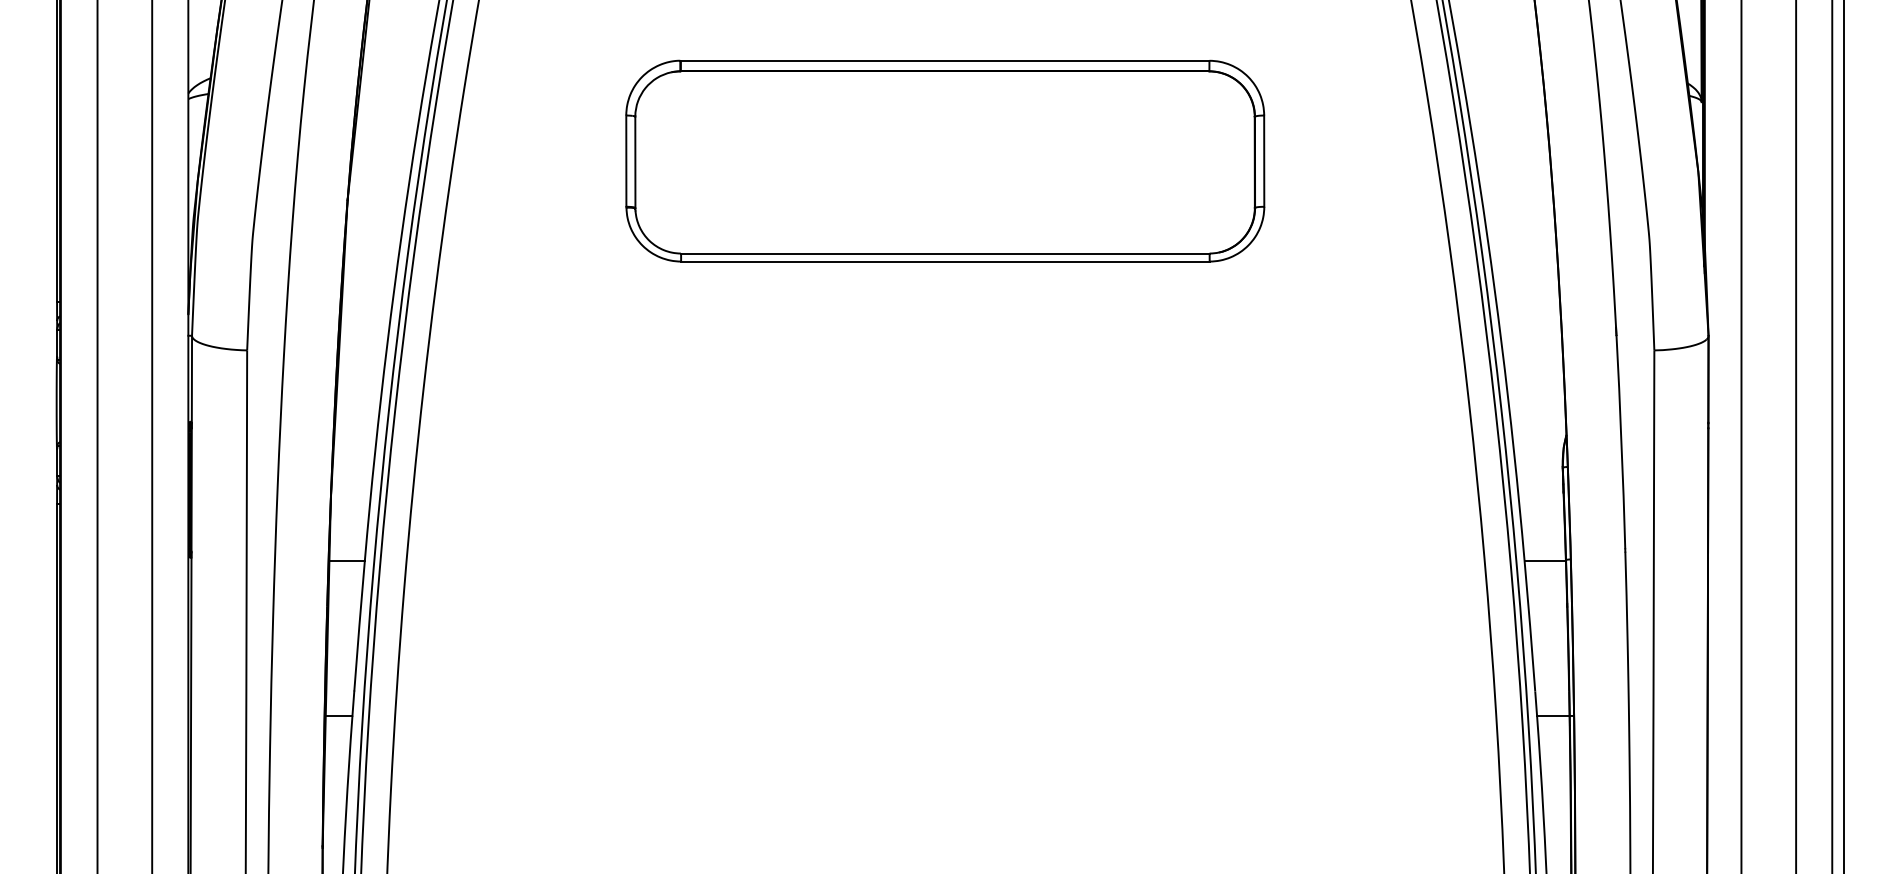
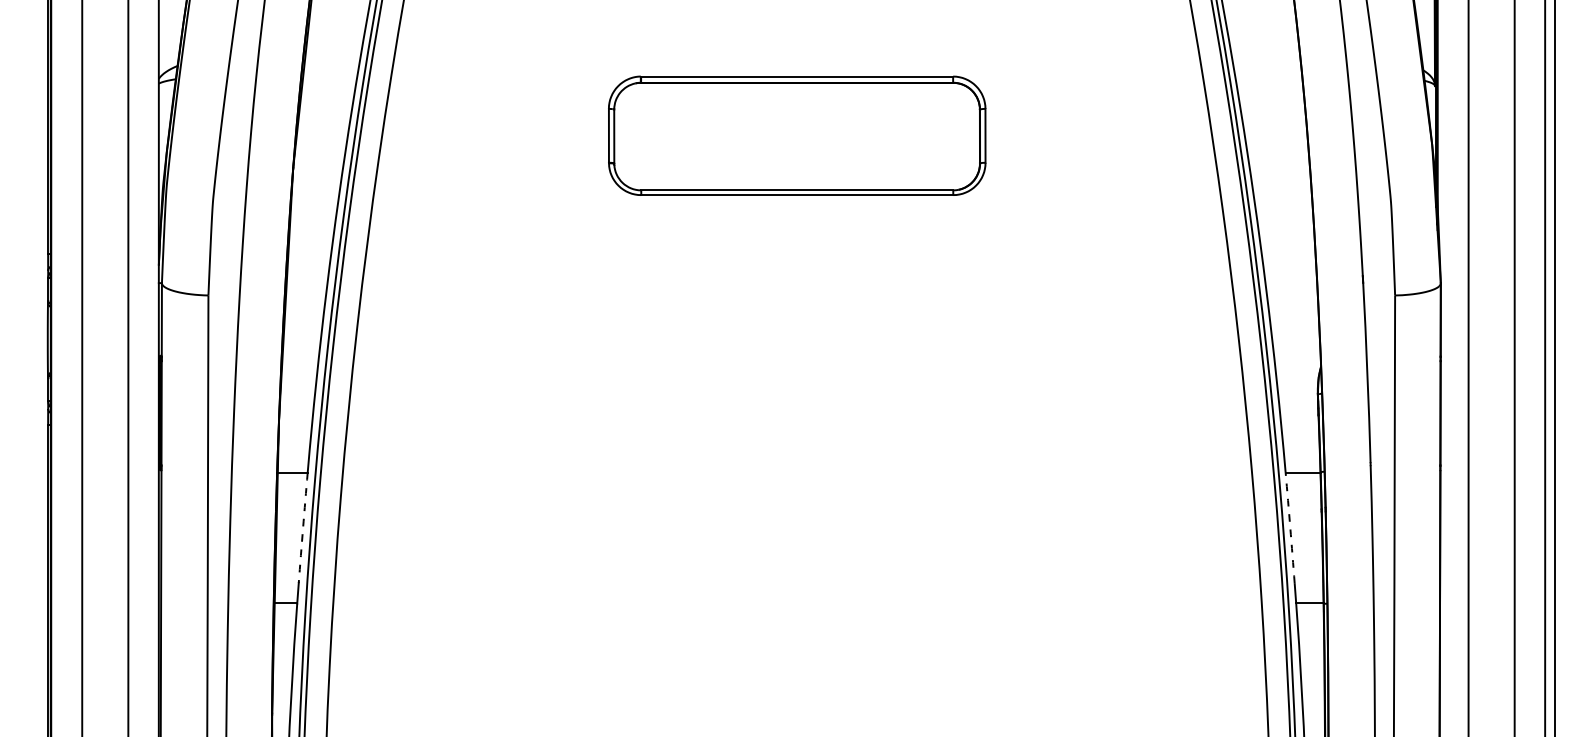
part: (945, 160) -> (797, 135), size x0.7
arc: (359, 626) -> (303, 528), solid -> dashed
arc: (1530, 626) -> (1290, 528), solid -> dashed

